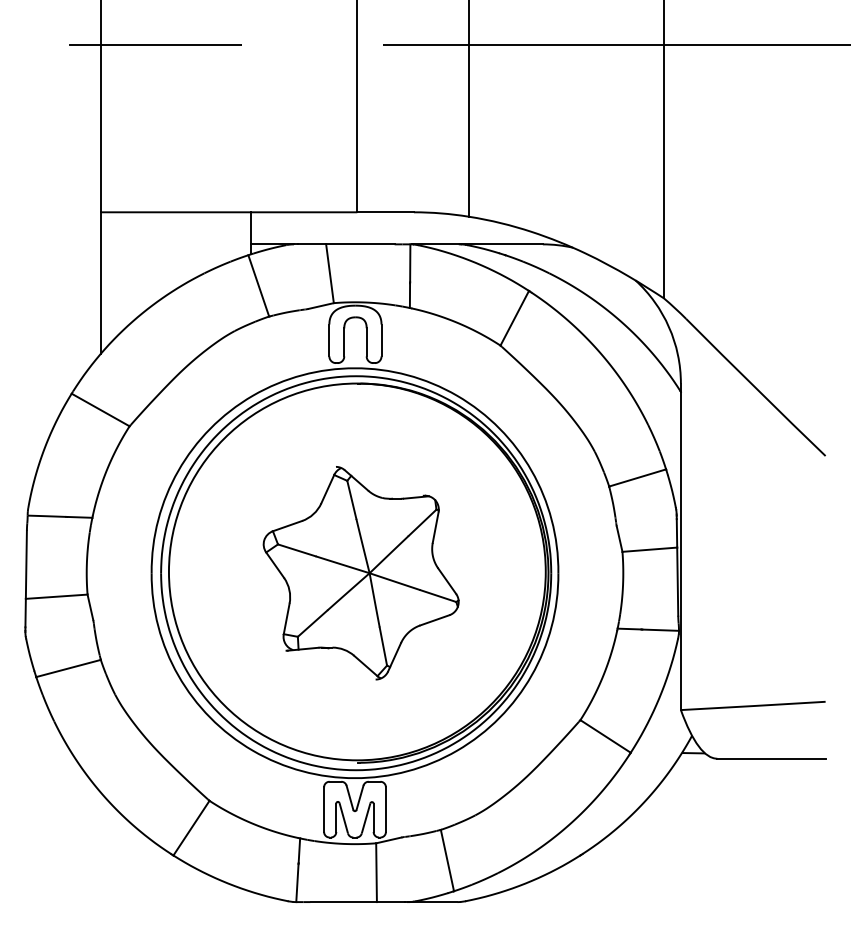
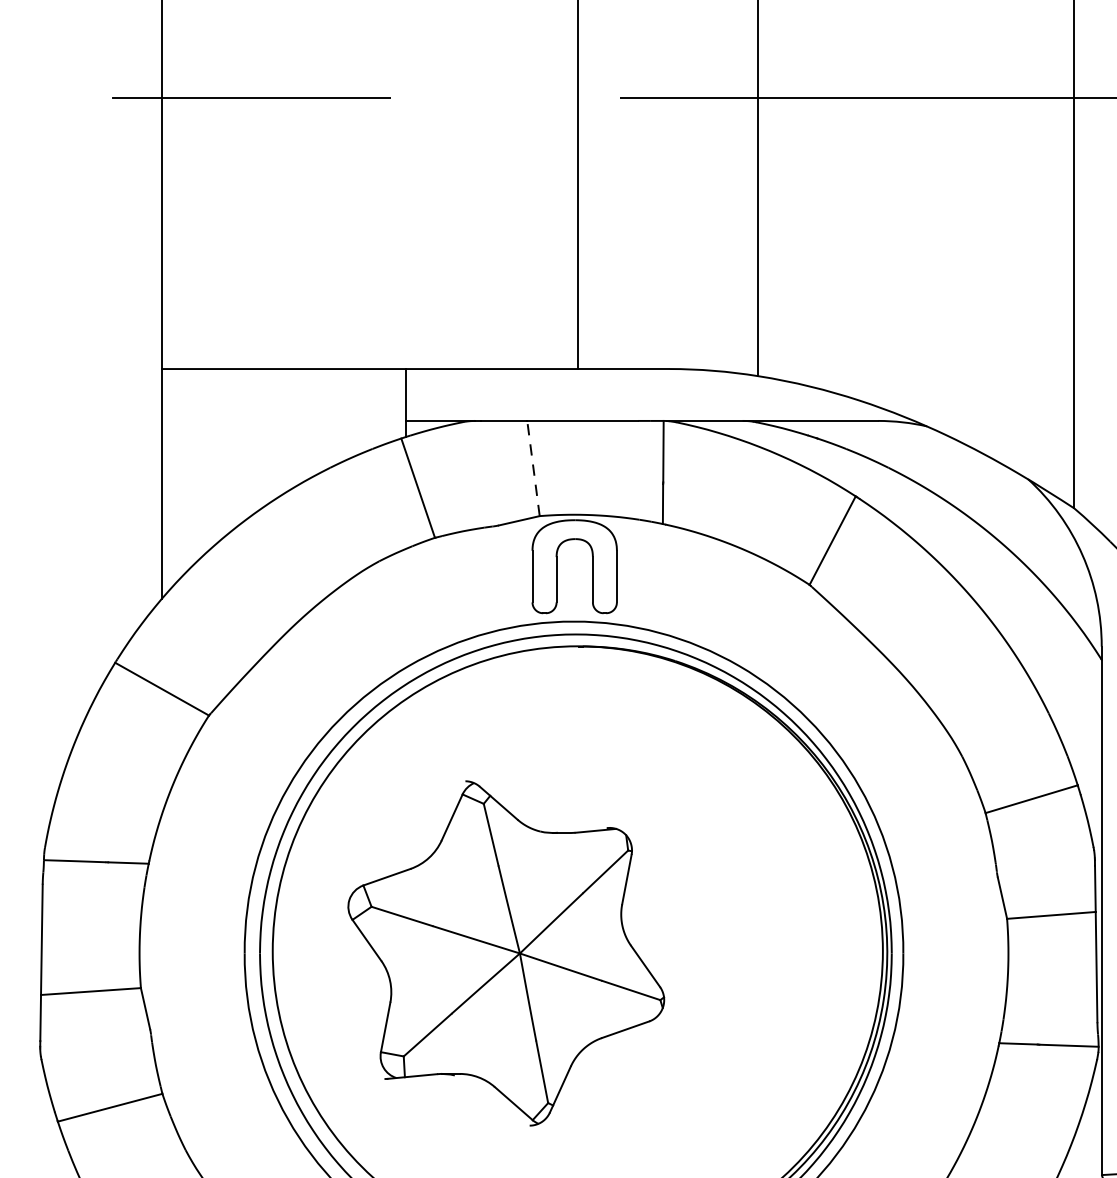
line: (330, 273) -> (534, 468), solid -> dashed
part: (360, 573) -> (505, 953), moved

